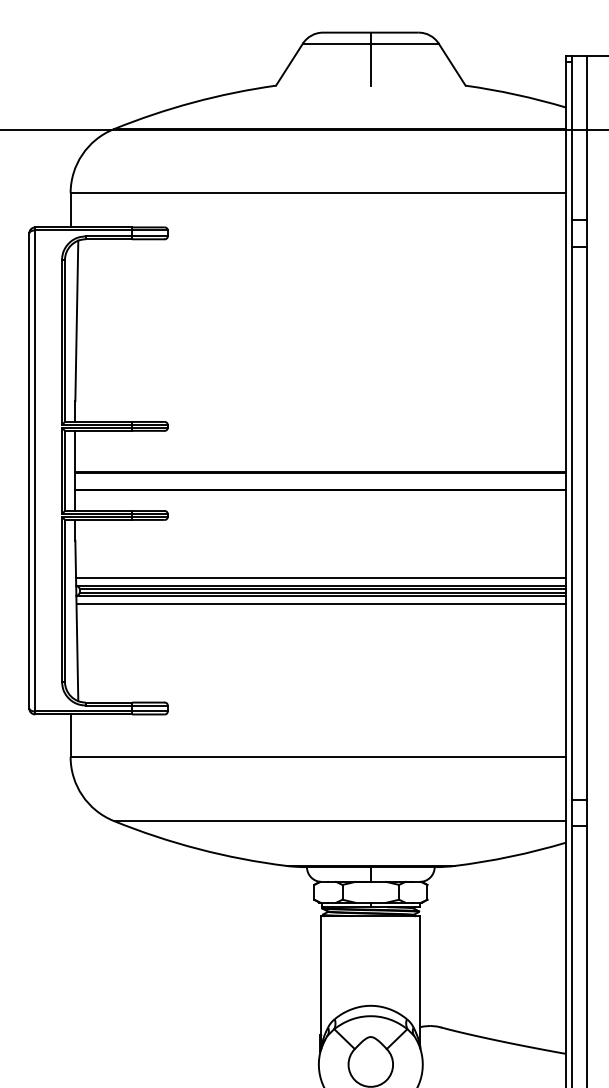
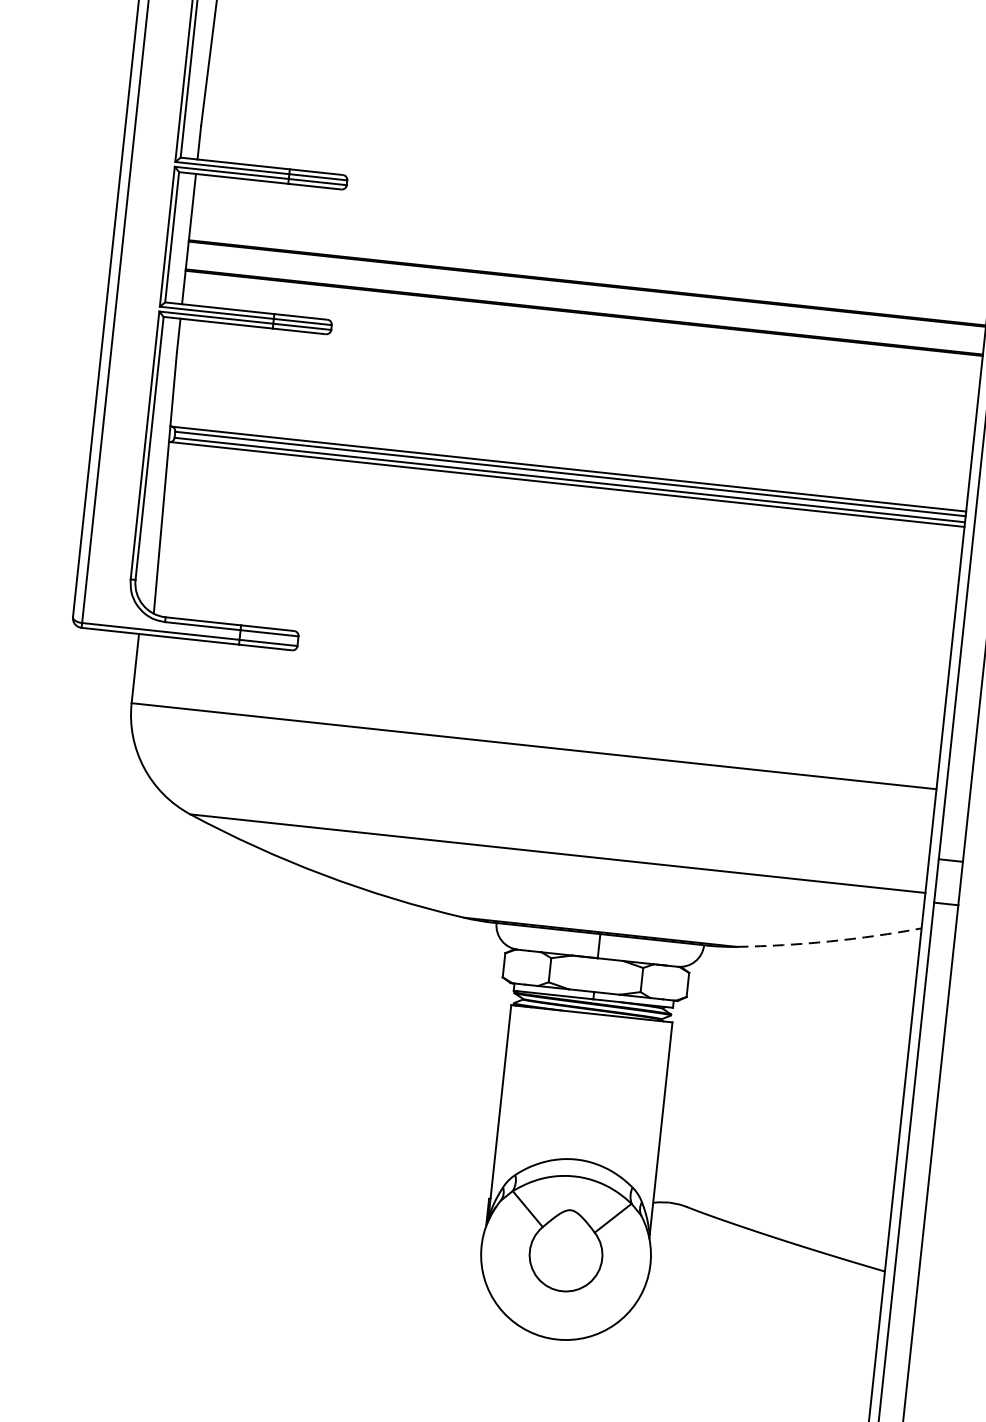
line: (320, 577) -> (568, 454), removed
line: (320, 604) -> (564, 498), removed
arc: (510, 856) -> (829, 941), solid -> dashed

